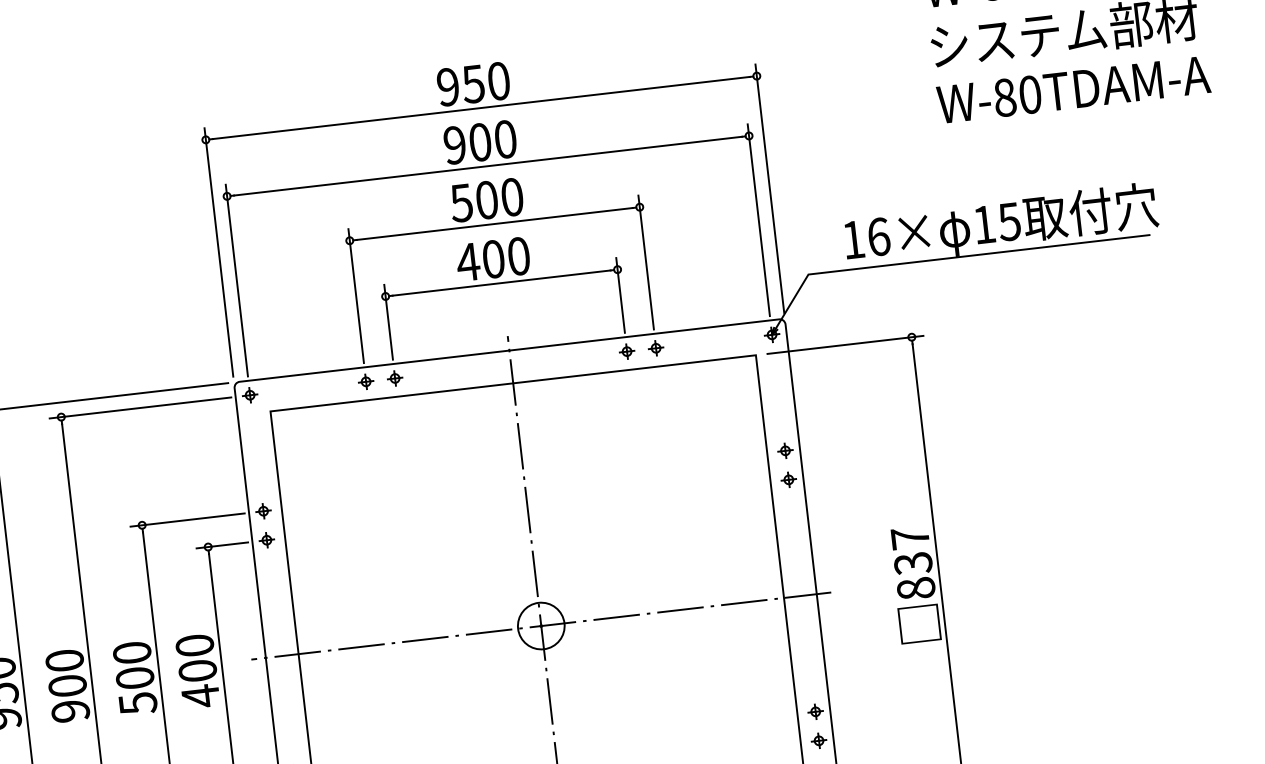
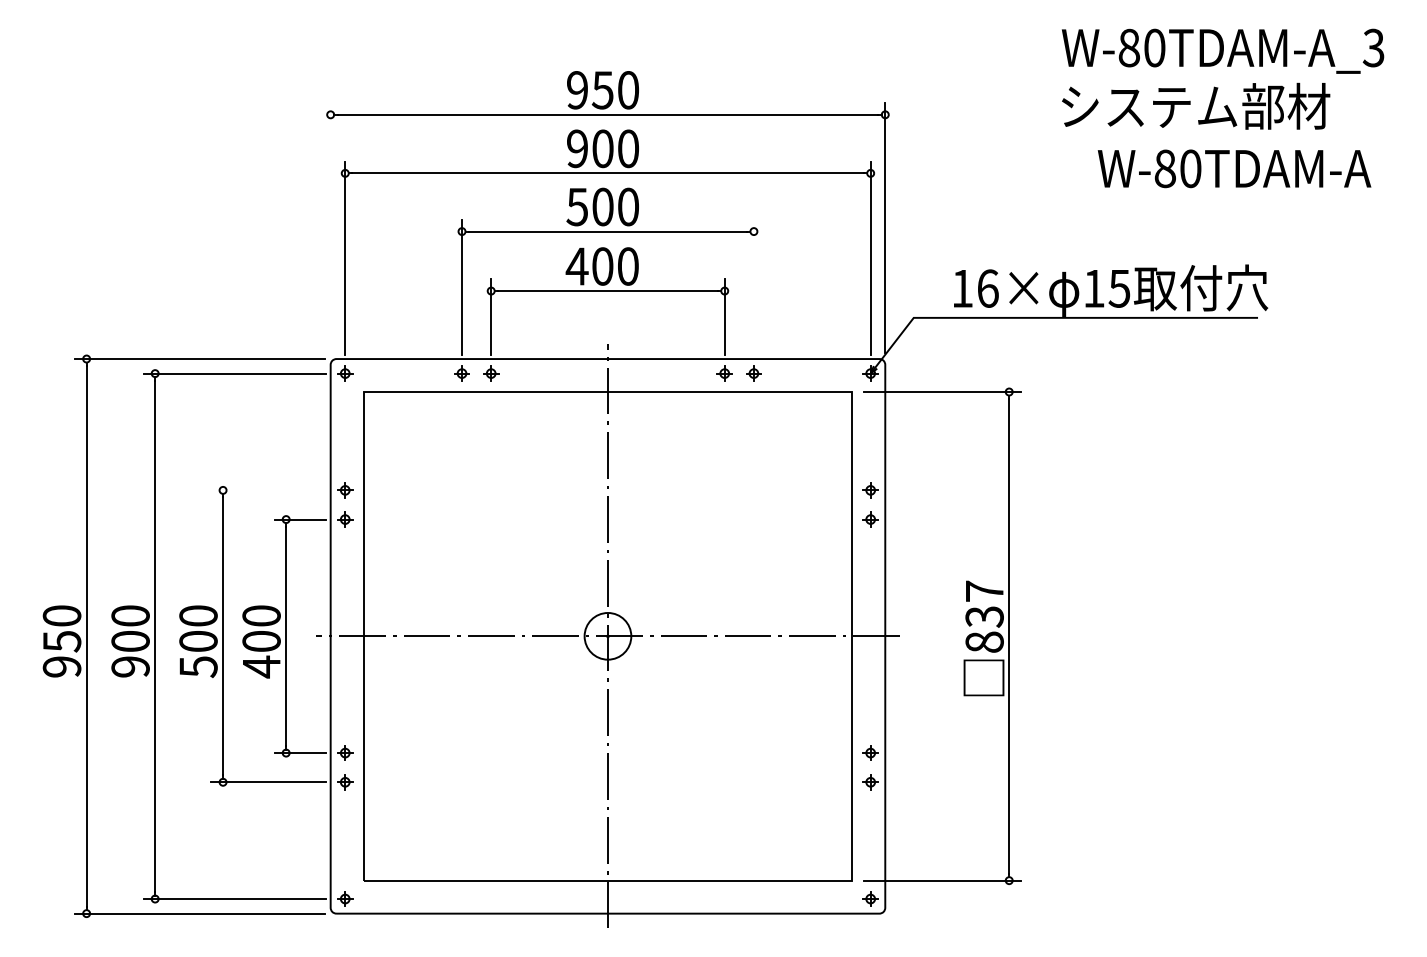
text: (1073, 89) -> (1234, 168), moved
line: (218, 252) -> (330, 228), removed
line: (645, 261) -> (753, 286), removed
line: (187, 520) -> (268, 490), removed

